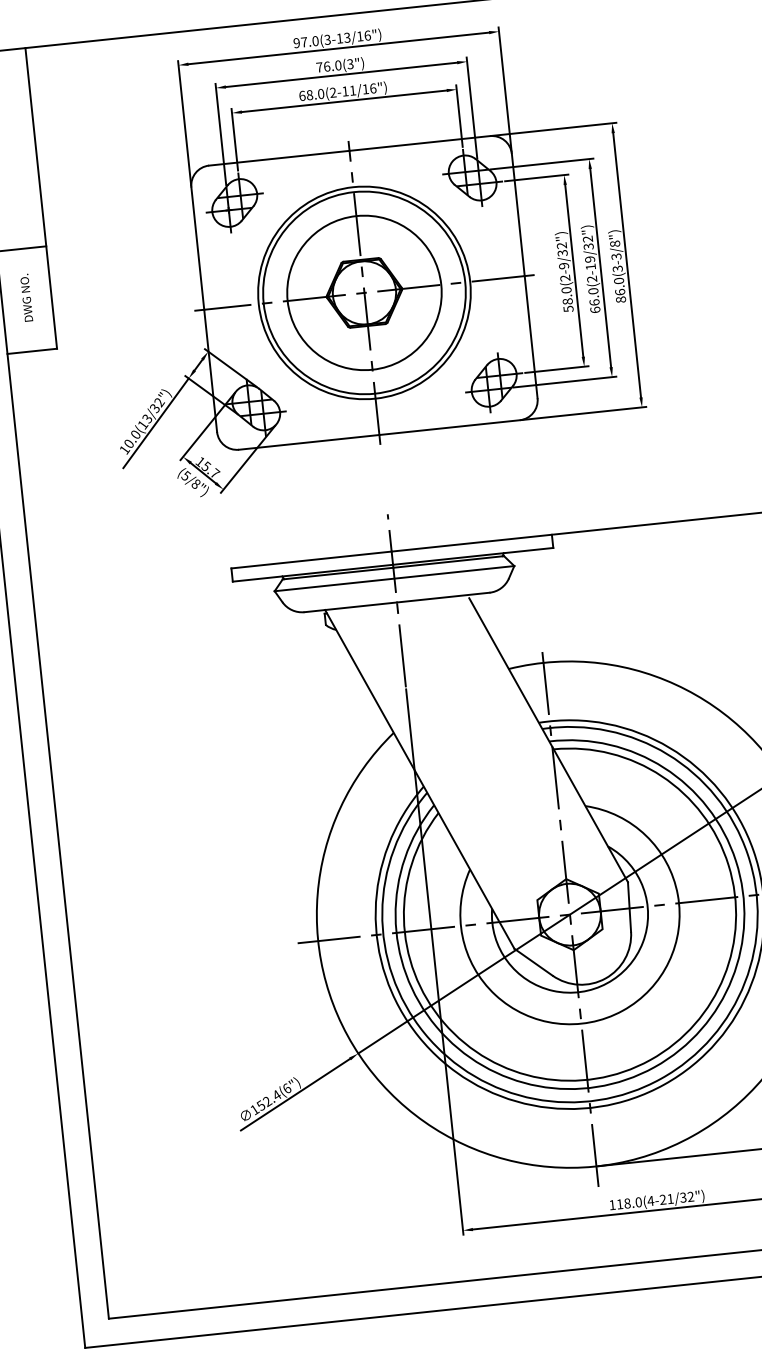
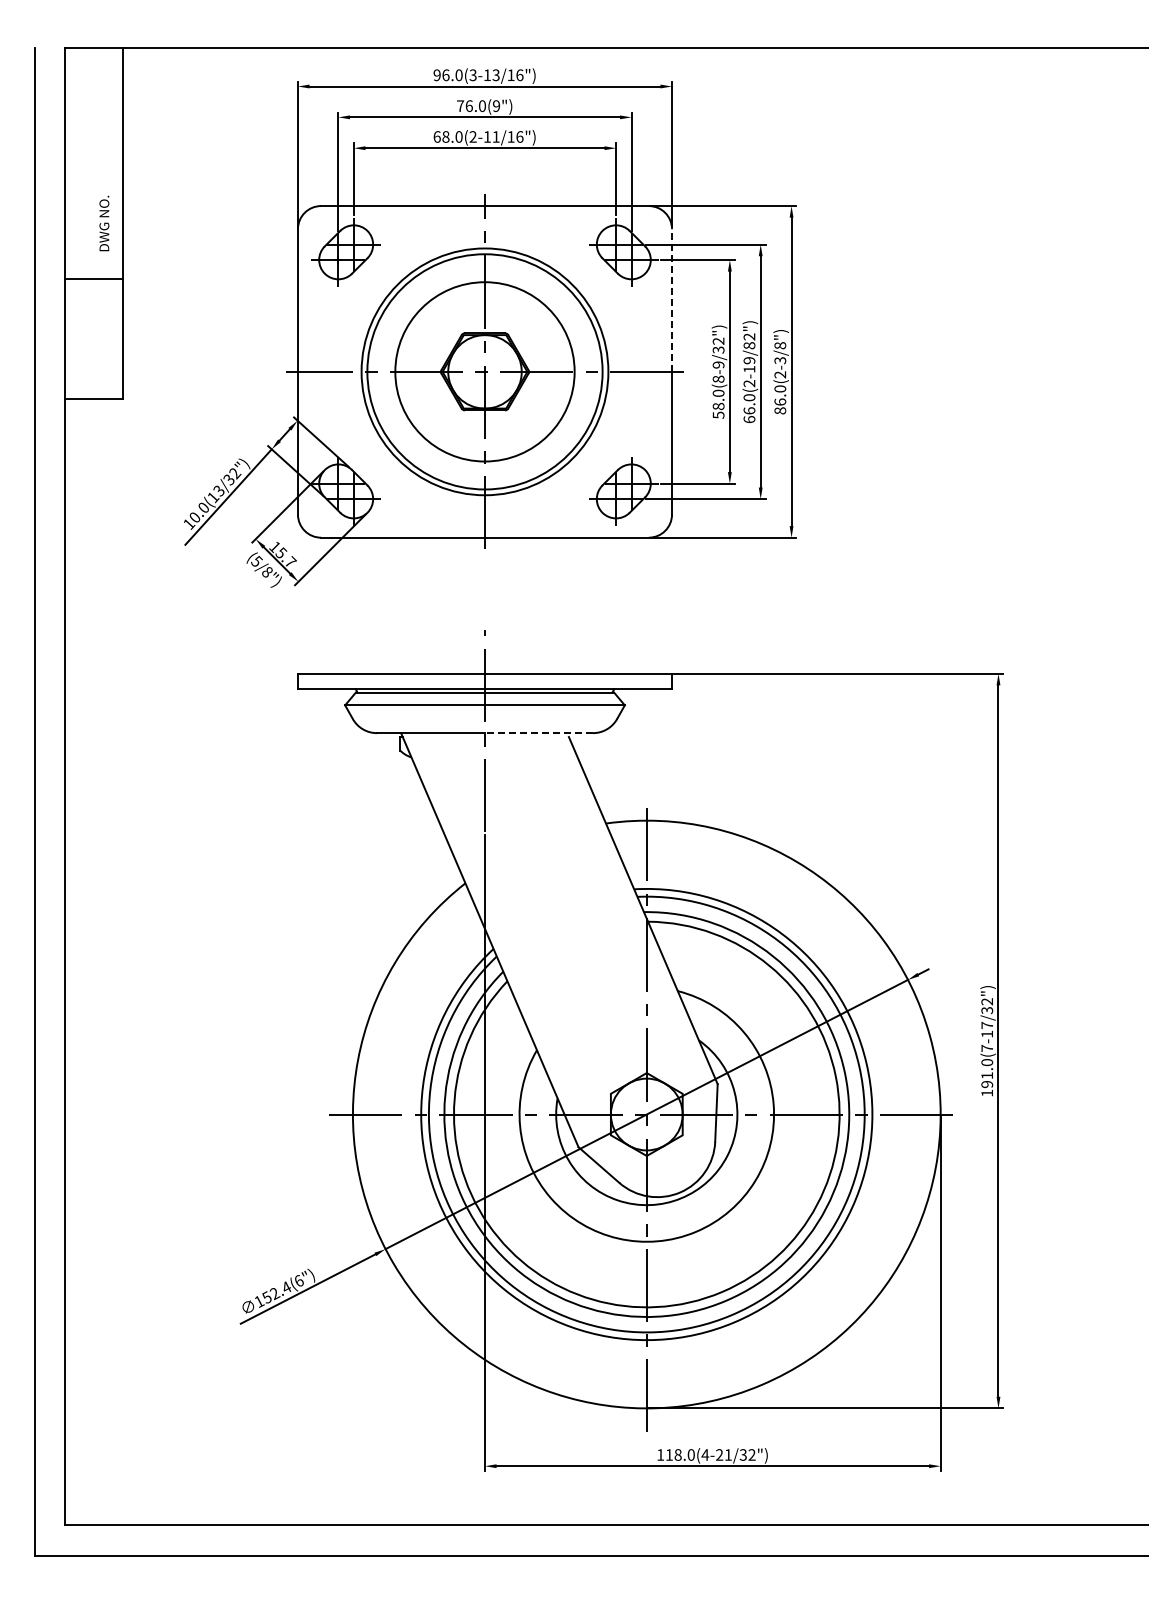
text: (303, 42) -> (445, 75), 97.0(3-13/16") -> 96.0(3-13/16")
text: (350, 63) -> (496, 105), 76.0(3") -> 76.0(9")
line: (518, 214) -> (672, 300), solid -> dashed
text: (588, 246) -> (749, 345), 66.0(2-19/32") -> 66.0(2-19/82")
text: (617, 268) -> (780, 374), 86.0(3-3/8") -> 86.0(2-3/8")
text: (565, 277) -> (718, 378), 58.0(2-9/32") -> 58.0(8-9/32")
text: (26, 297) -> (104, 223), moved
line: (442, 597) -> (538, 733), solid -> dashed

